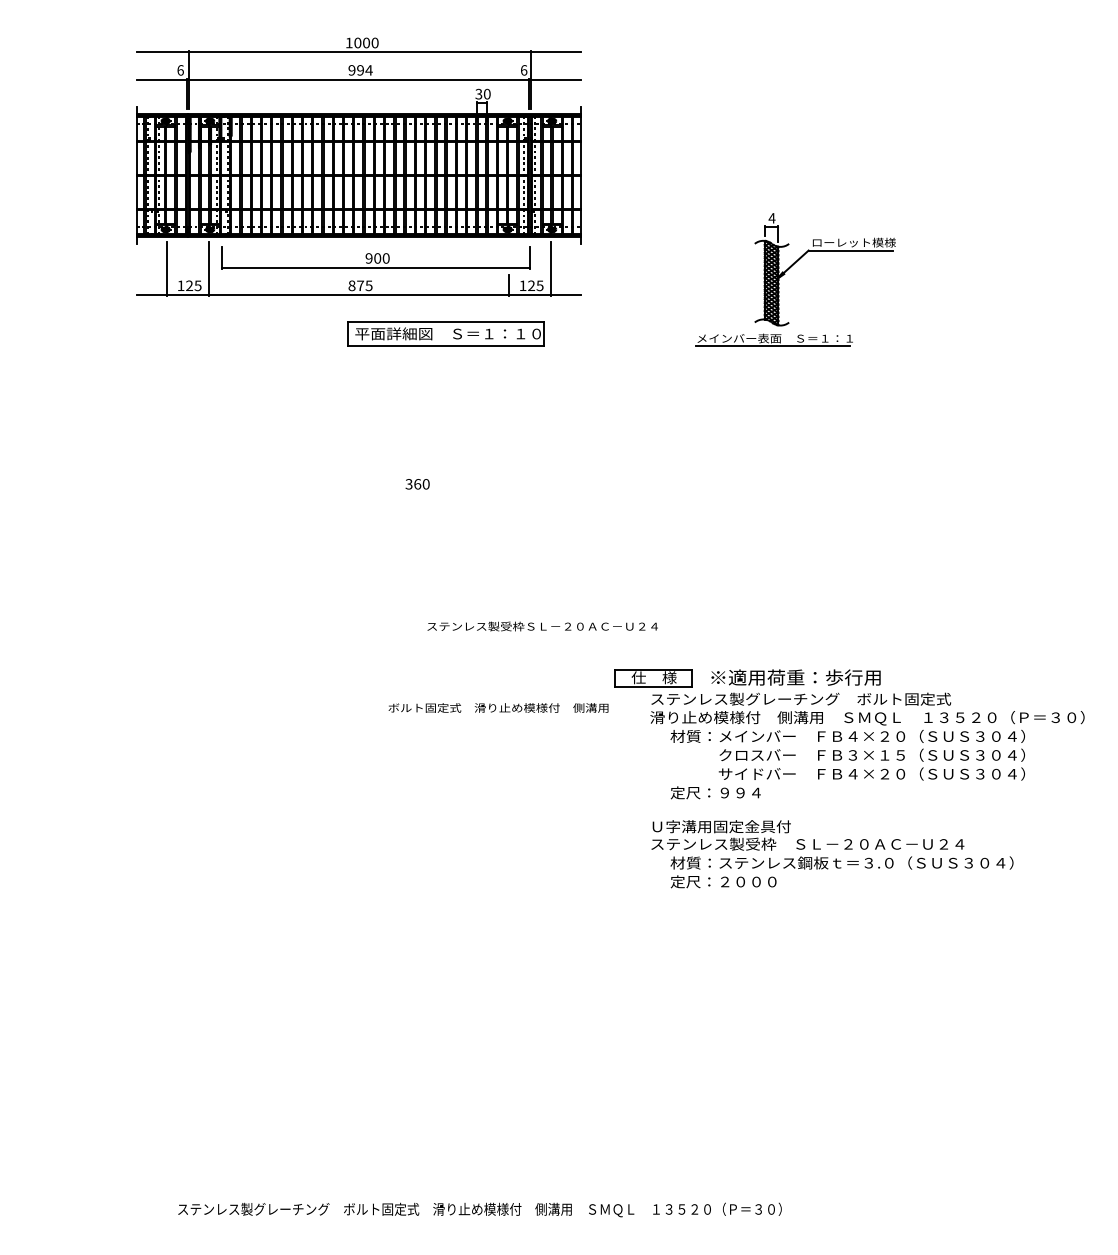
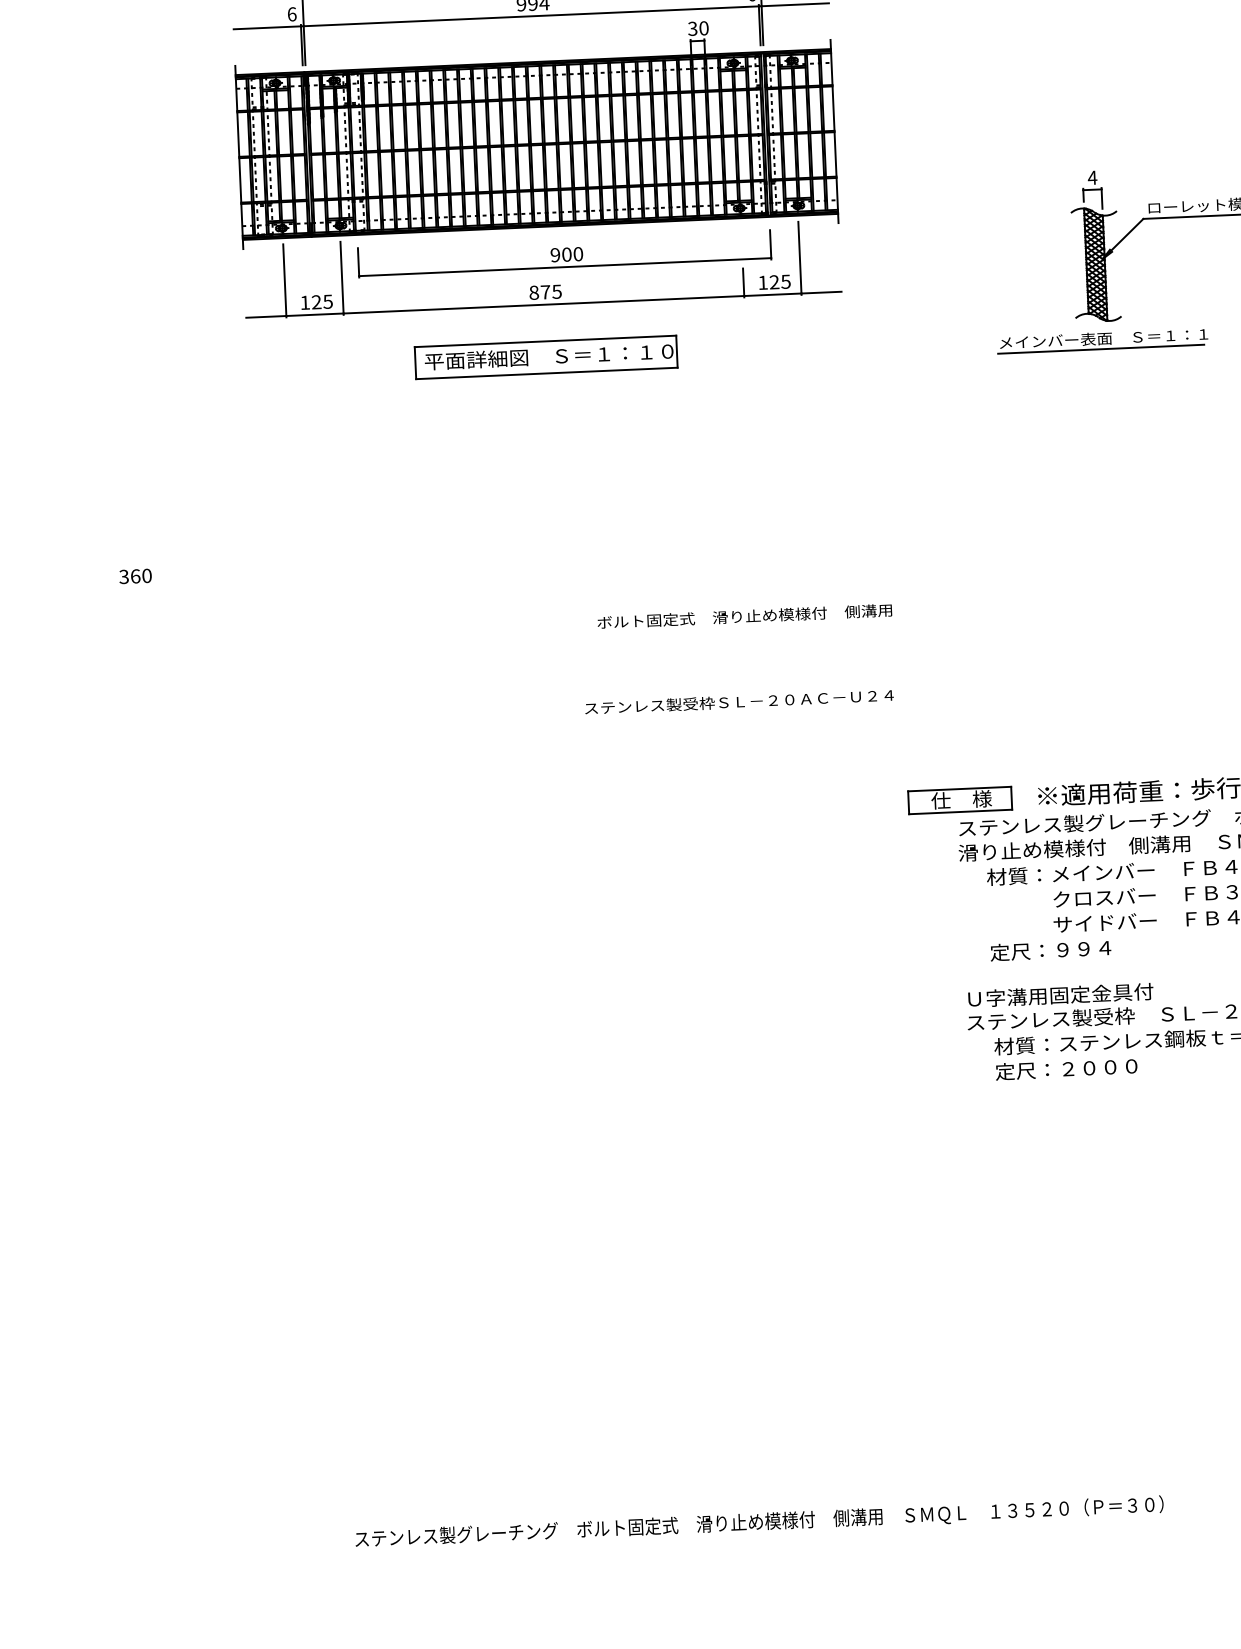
part: (445, 333) -> (545, 356), moved
text: (417, 484) -> (135, 576), moved
text: (542, 626) -> (739, 701), moved
text: (498, 707) -> (744, 615), moved

